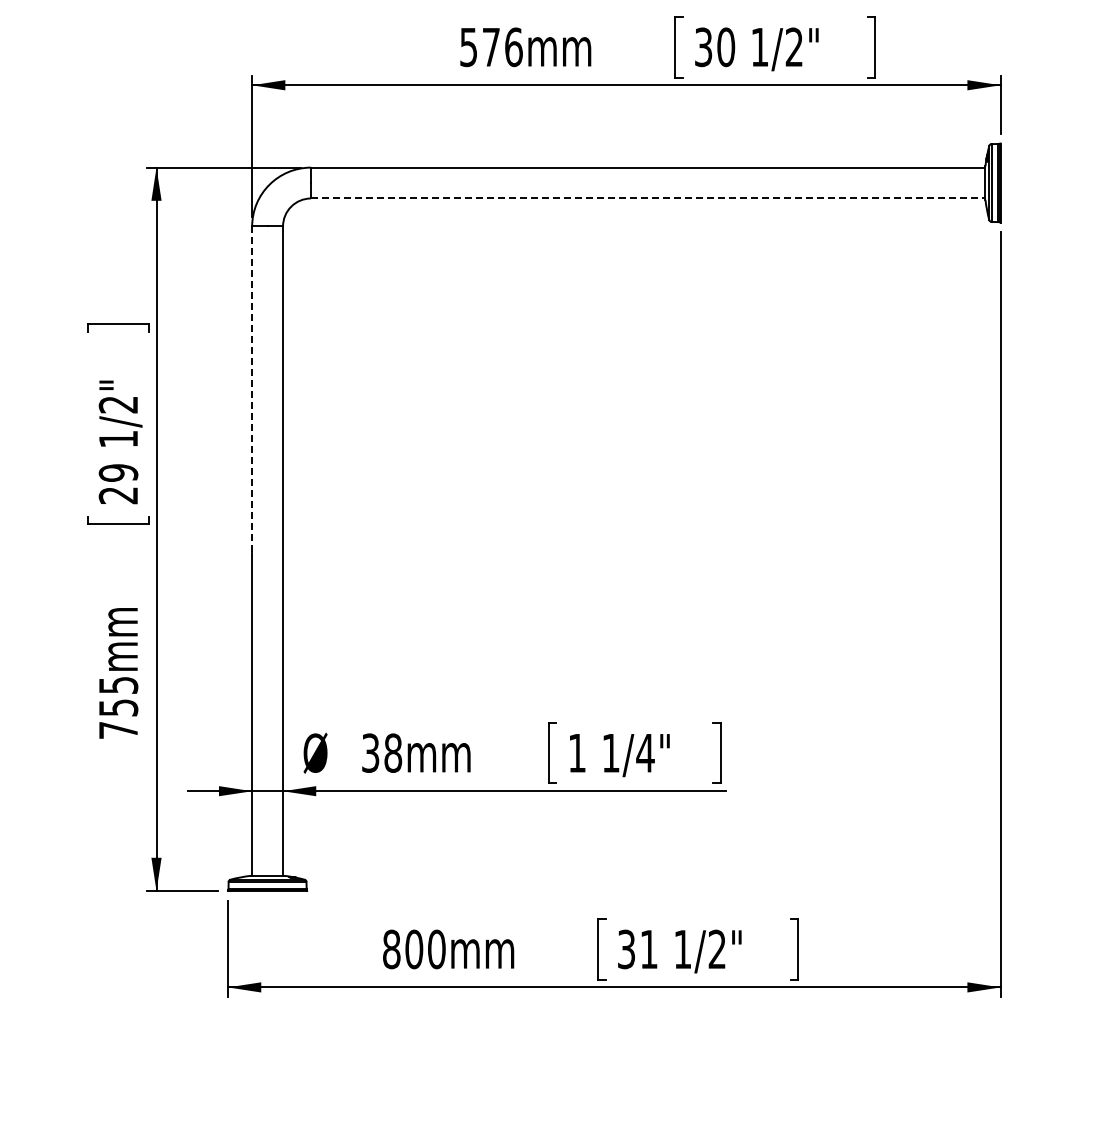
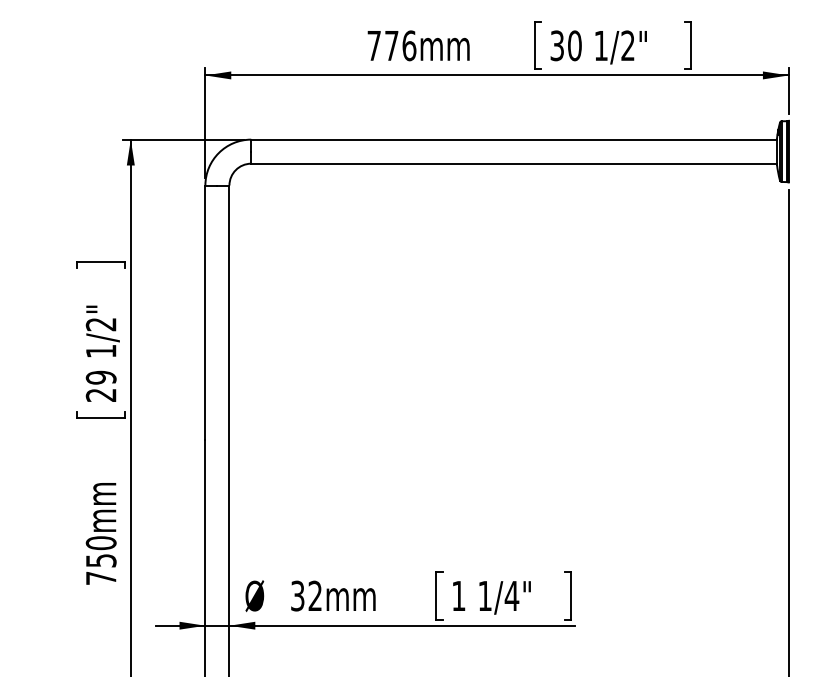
text: (468, 47) -> (374, 46), 576mm -> 776mm
line: (648, 198) -> (514, 163), dashed -> solid
line: (252, 390) -> (205, 313), dashed -> solid
text: (118, 685) -> (101, 543), 755mm -> 750mm
text: (393, 752) -> (315, 595), 38mm -> 32mm

